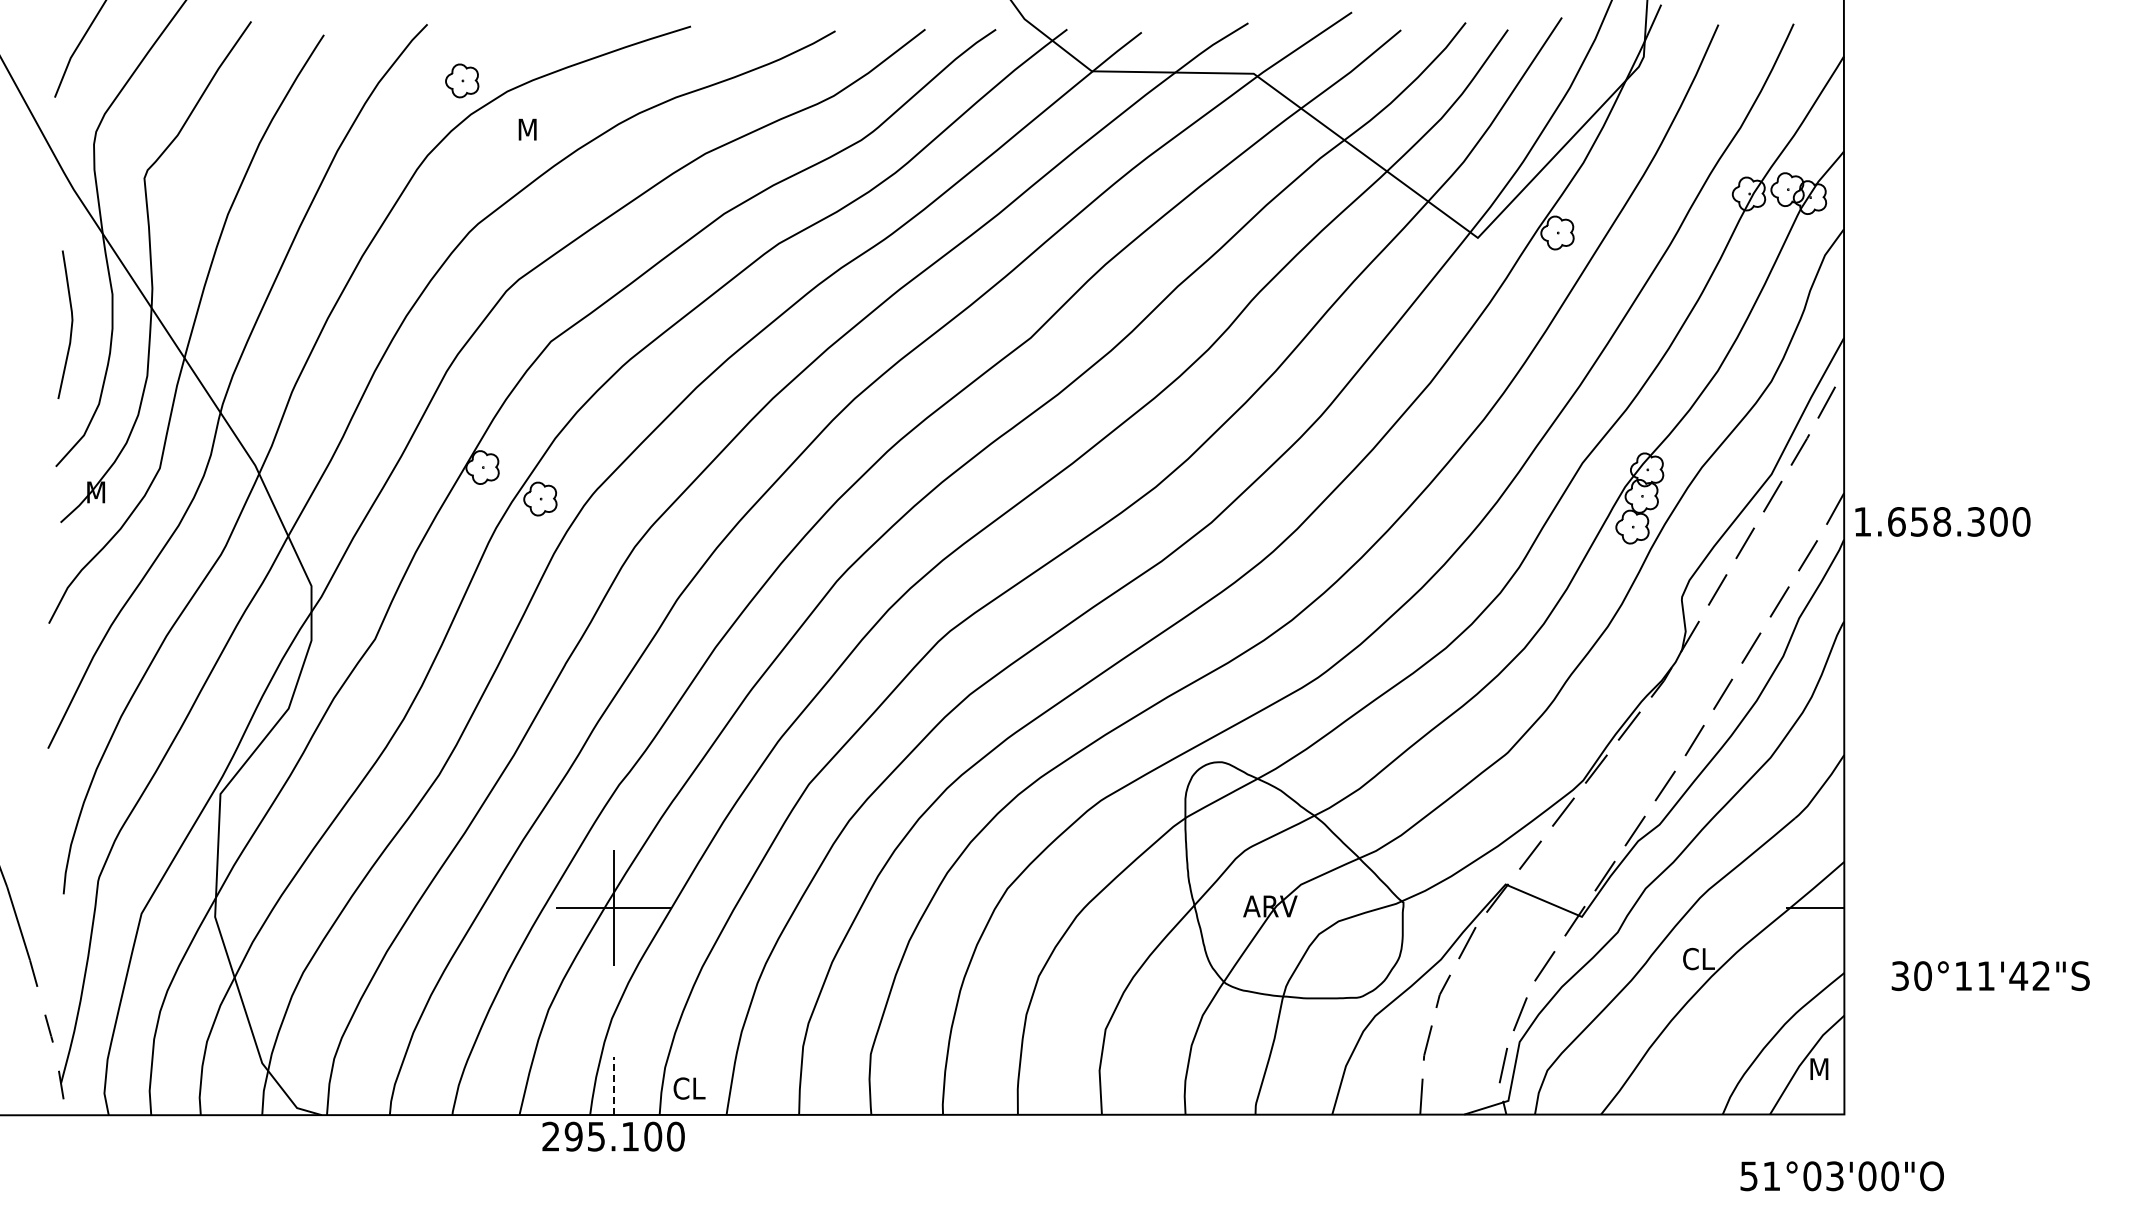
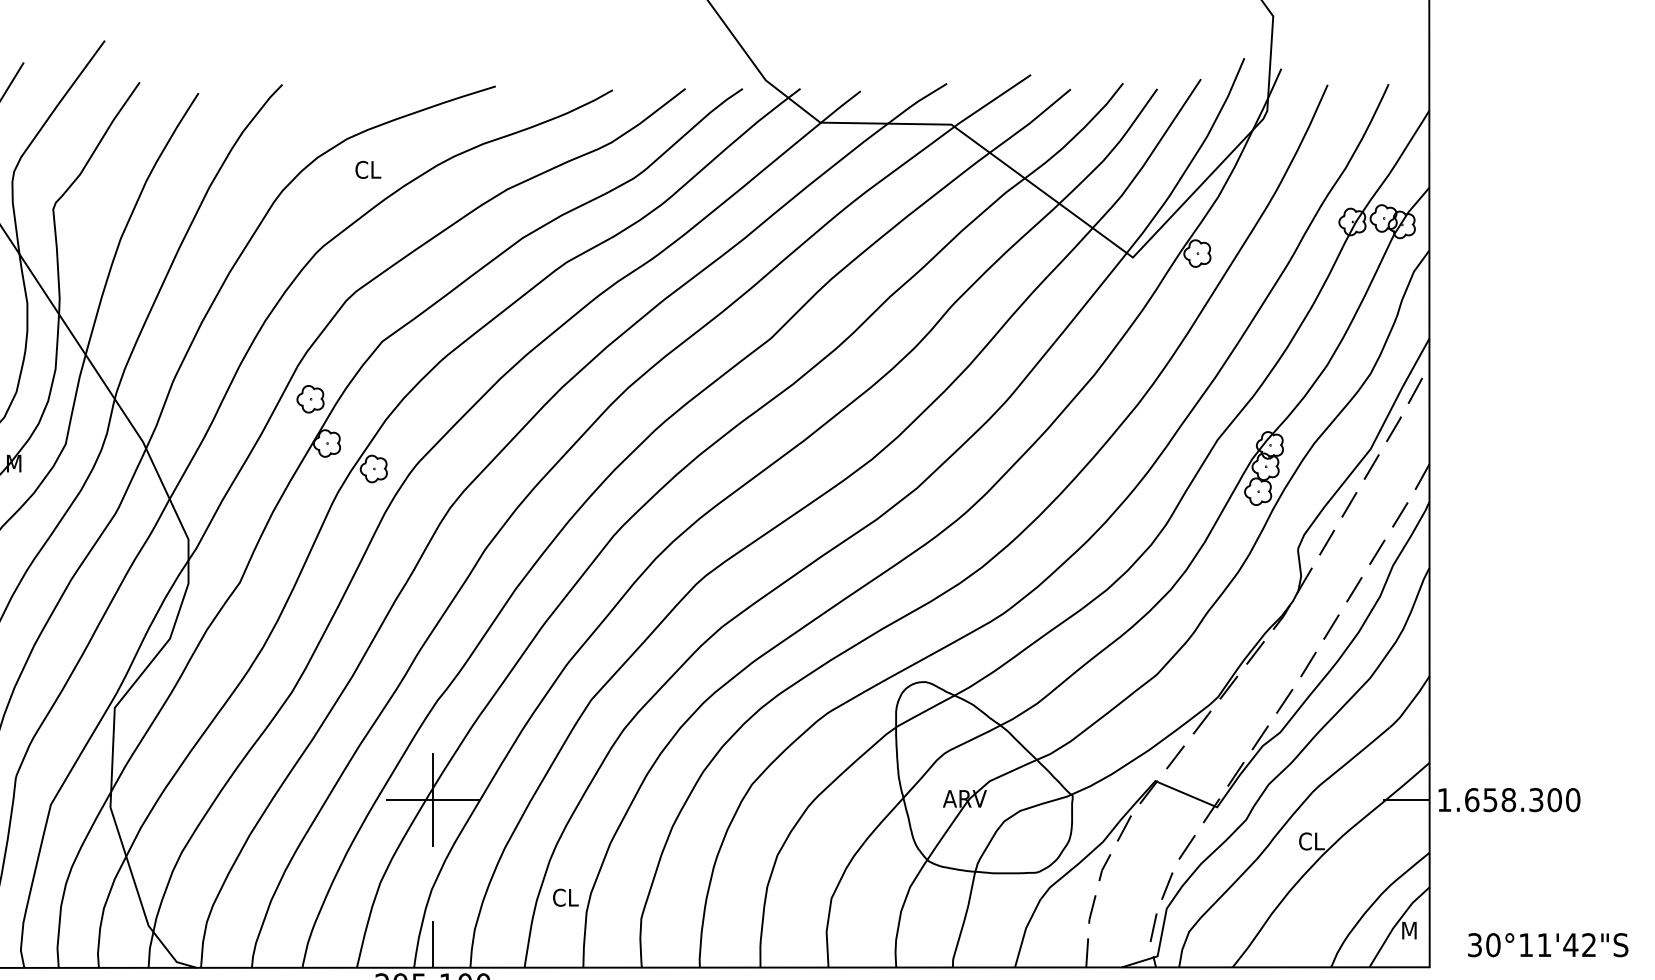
part: (462, 80) -> (310, 398), moved
text: (533, 129) -> (368, 169), M -> CL
text: (1942, 521) -> (1509, 799), moved
text: (1990, 976) -> (1547, 945), moved
line: (613, 1086) -> (433, 944), dashed -> solid
text: (689, 1088) -> (565, 897), moved

